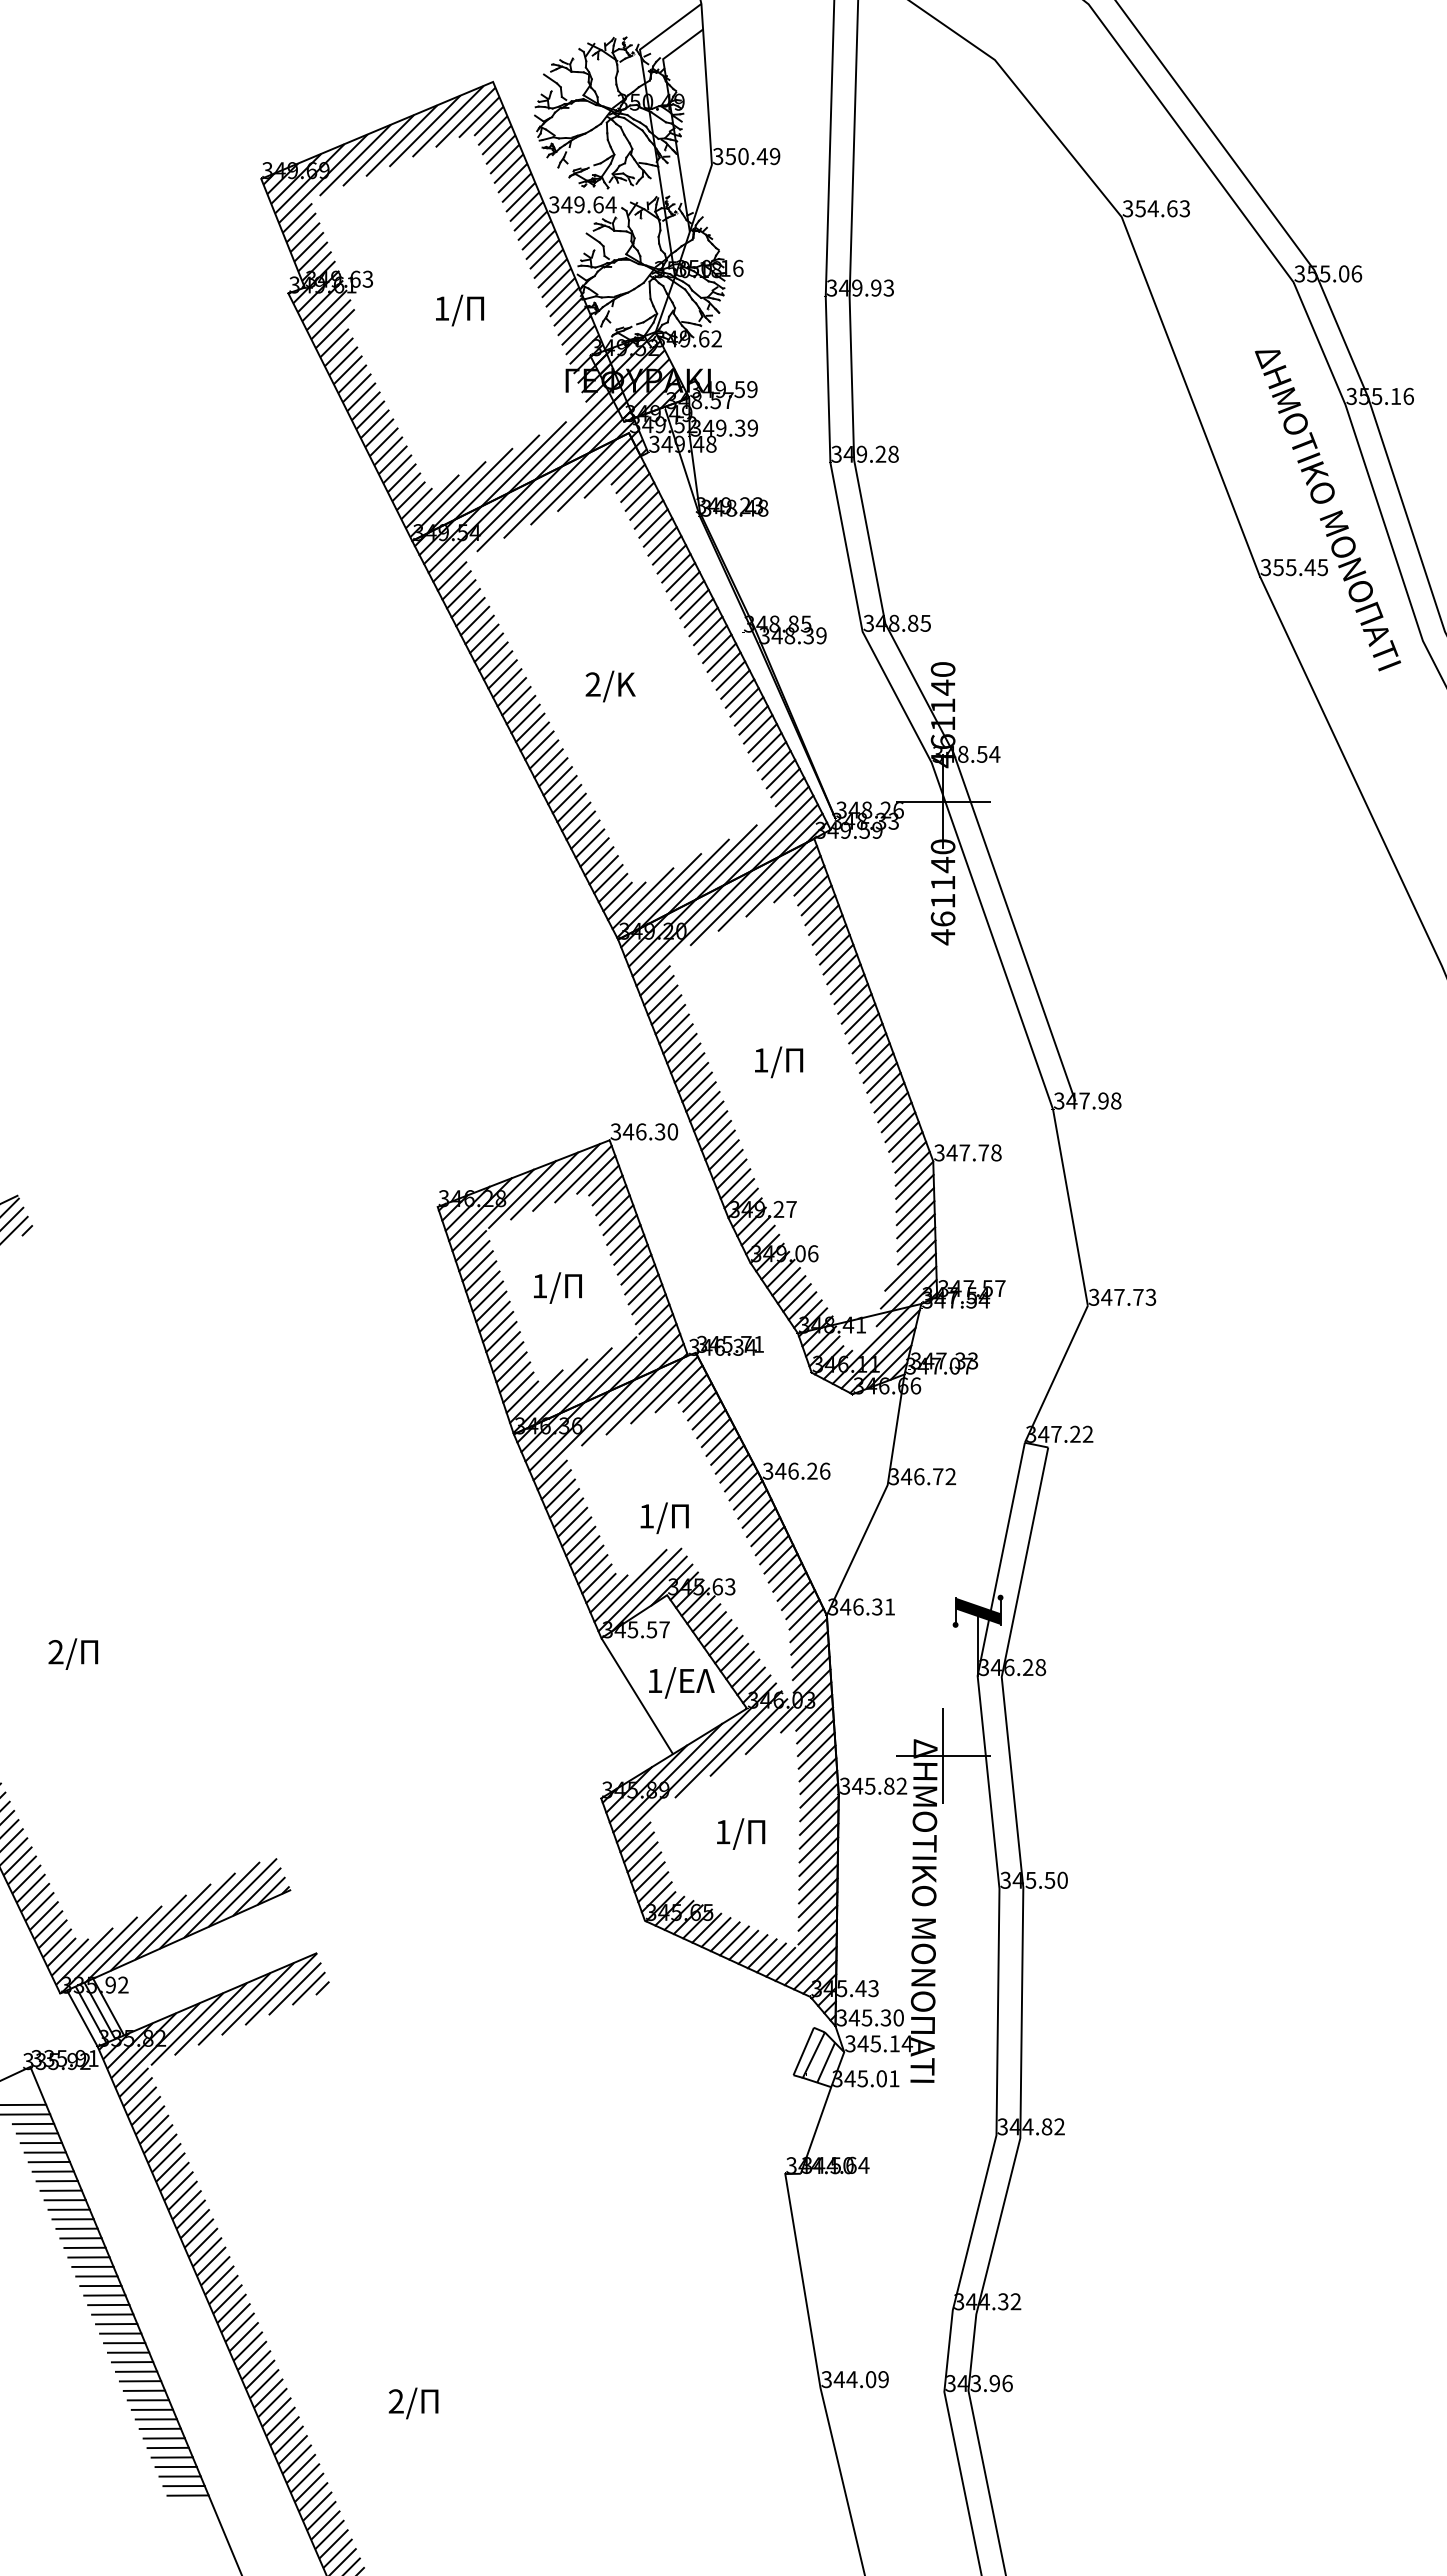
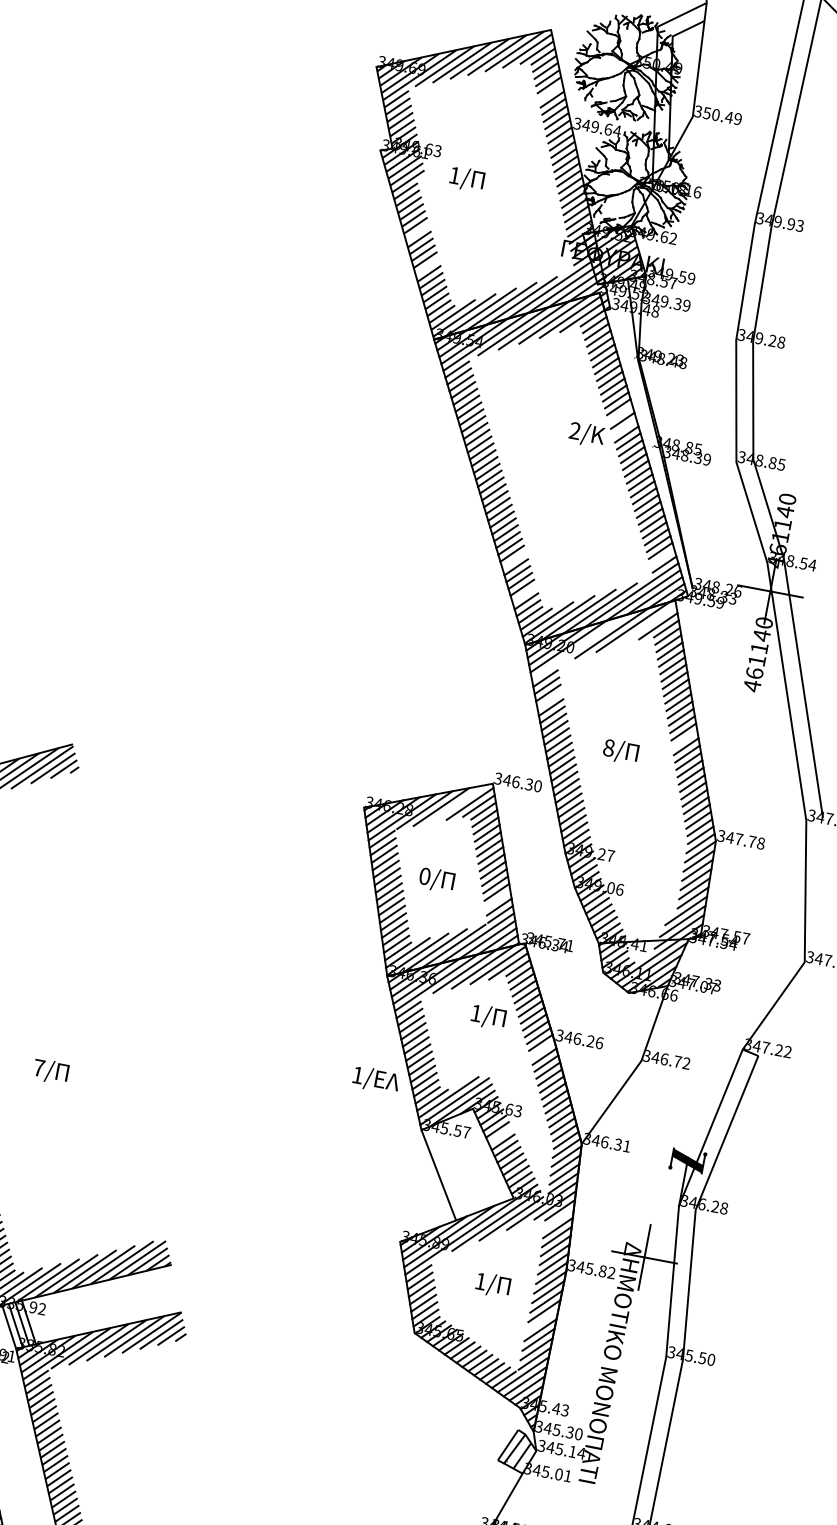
line: (508, 168) -> (550, 92), removed
text: (459, 310) -> (466, 179), moved
line: (361, 396) -> (417, 232), removed
line: (383, 441) -> (427, 266), removed
line: (689, 594) -> (620, 413), removed
line: (698, 612) -> (624, 427), removed
text: (610, 686) -> (586, 434), moved
line: (785, 782) -> (662, 557), removed
line: (580, 825) -> (514, 560), removed
line: (603, 870) -> (524, 594), removed
line: (781, 881) -> (646, 625), removed
line: (693, 928) -> (579, 647), removed
line: (666, 1009) -> (549, 700), removed
line: (863, 1028) -> (684, 739), removed
text: (760, 1060) -> (608, 747), 1 -> 8
line: (566, 1176) -> (457, 803), removed
text: (539, 1285) -> (424, 875), 1 -> 0
line: (647, 1299) -> (498, 899), removed
line: (748, 1494) -> (543, 1049), removed
text: (664, 1518) -> (488, 1017), moved
line: (711, 1625) -> (499, 1135), removed
text: (55, 1652) -> (38, 1068), 2 -> 7
text: (681, 1682) -> (376, 1079), moved
line: (815, 1725) -> (559, 1219), removed
line: (818, 1870) -> (542, 1320), removed

